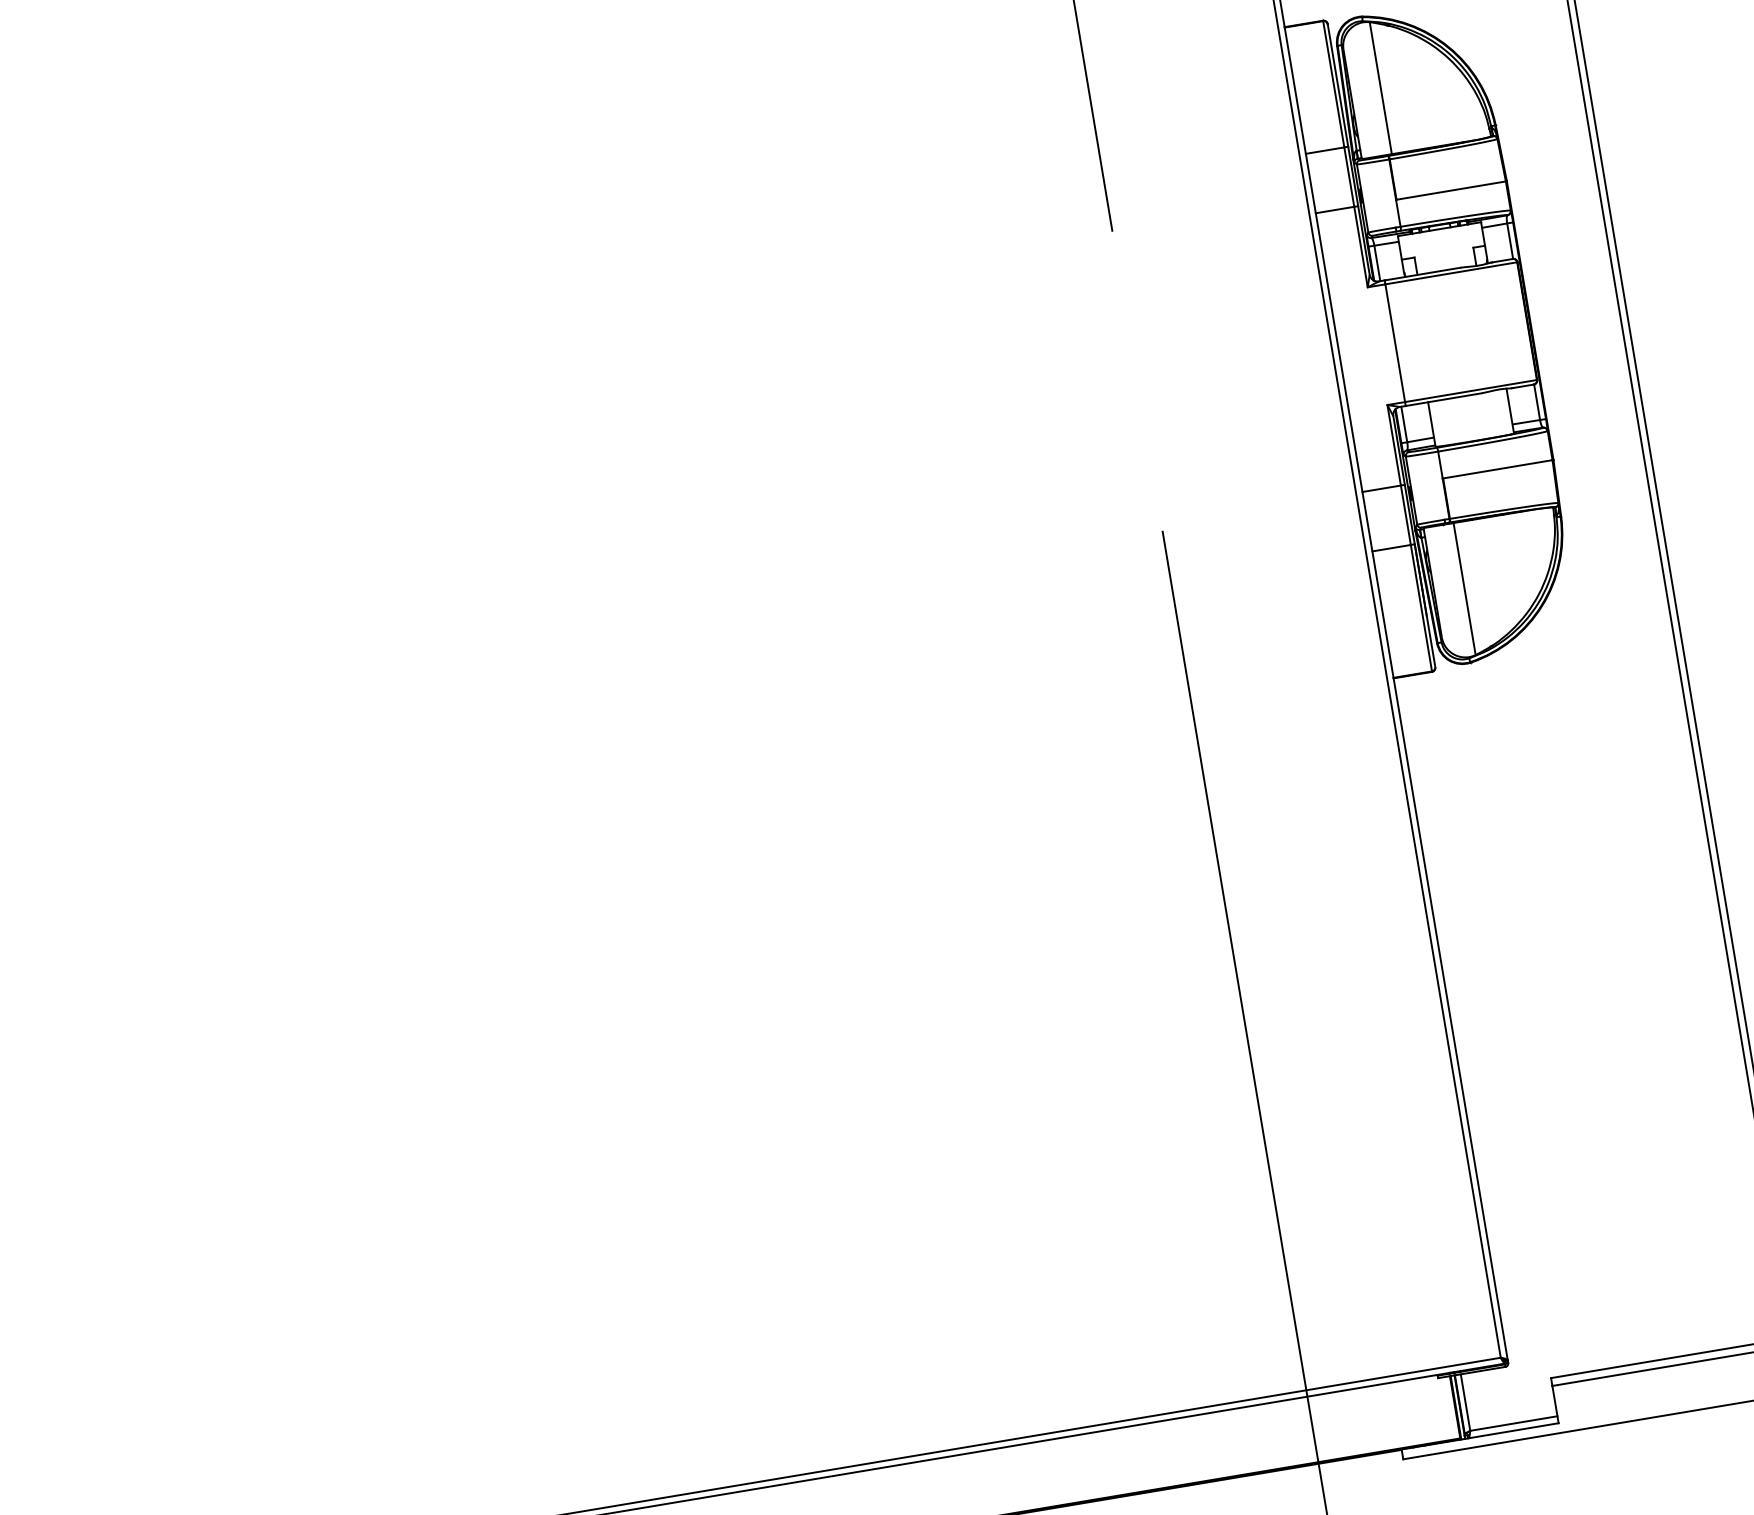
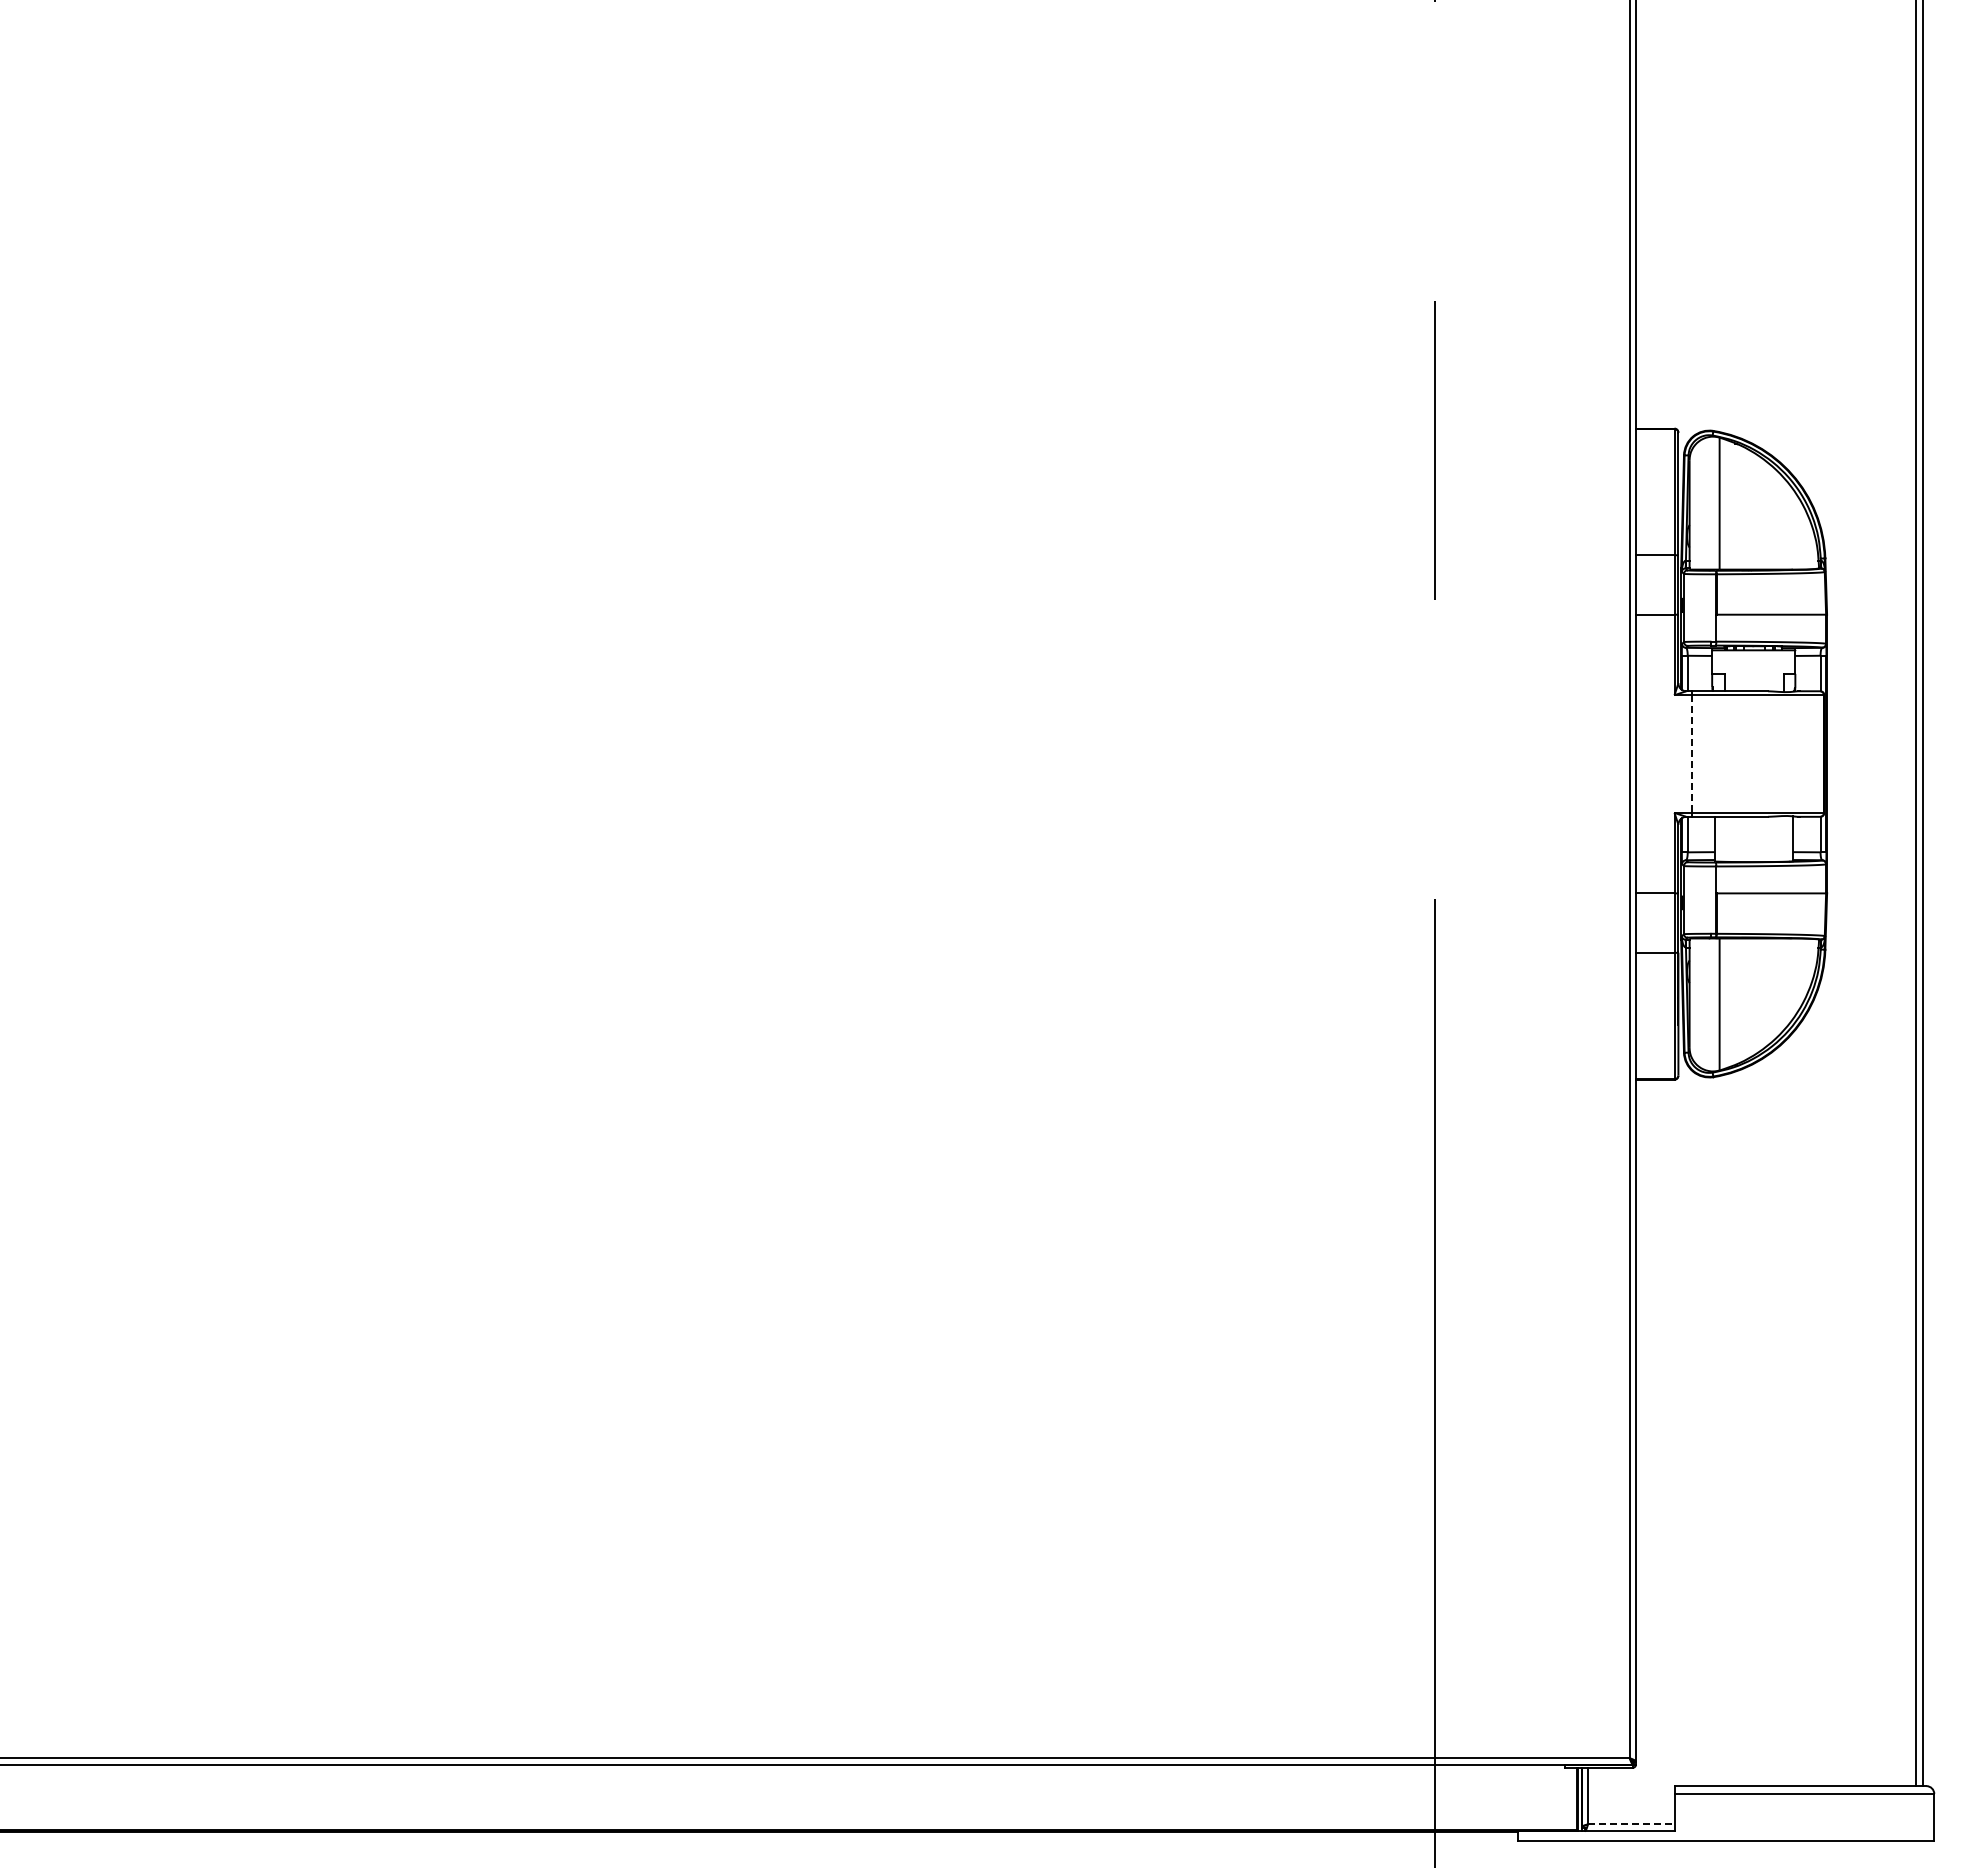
line: (1395, 343) -> (1692, 754), solid -> dashed
line: (1513, 1423) -> (1631, 1824), solid -> dashed

